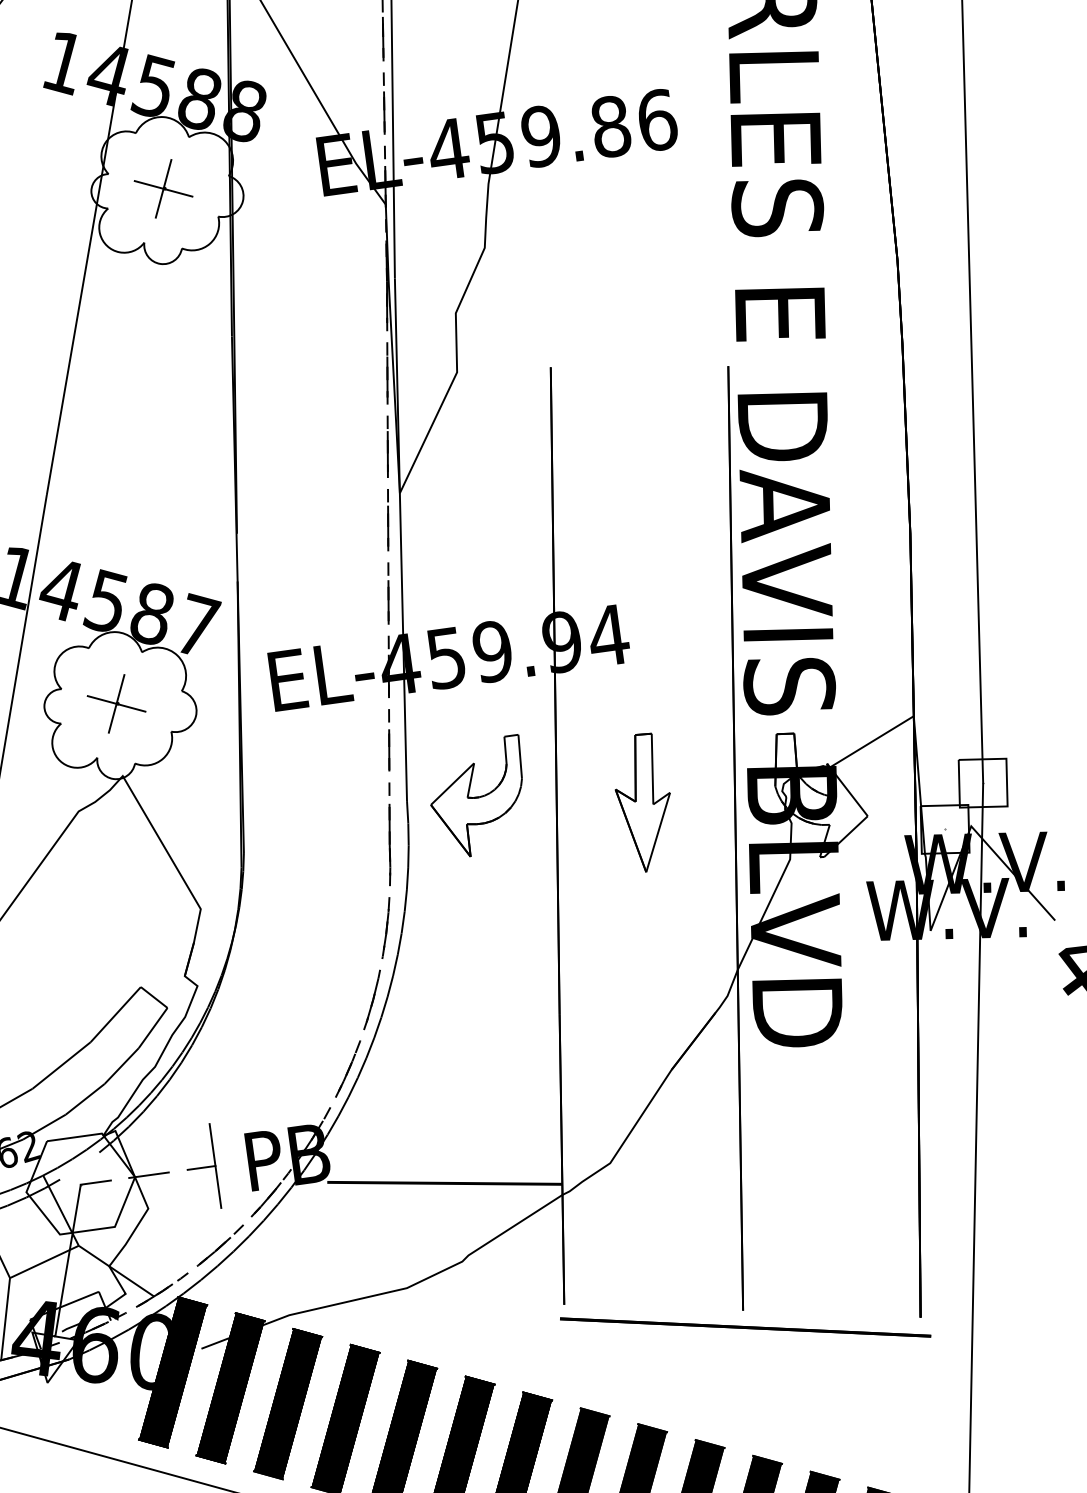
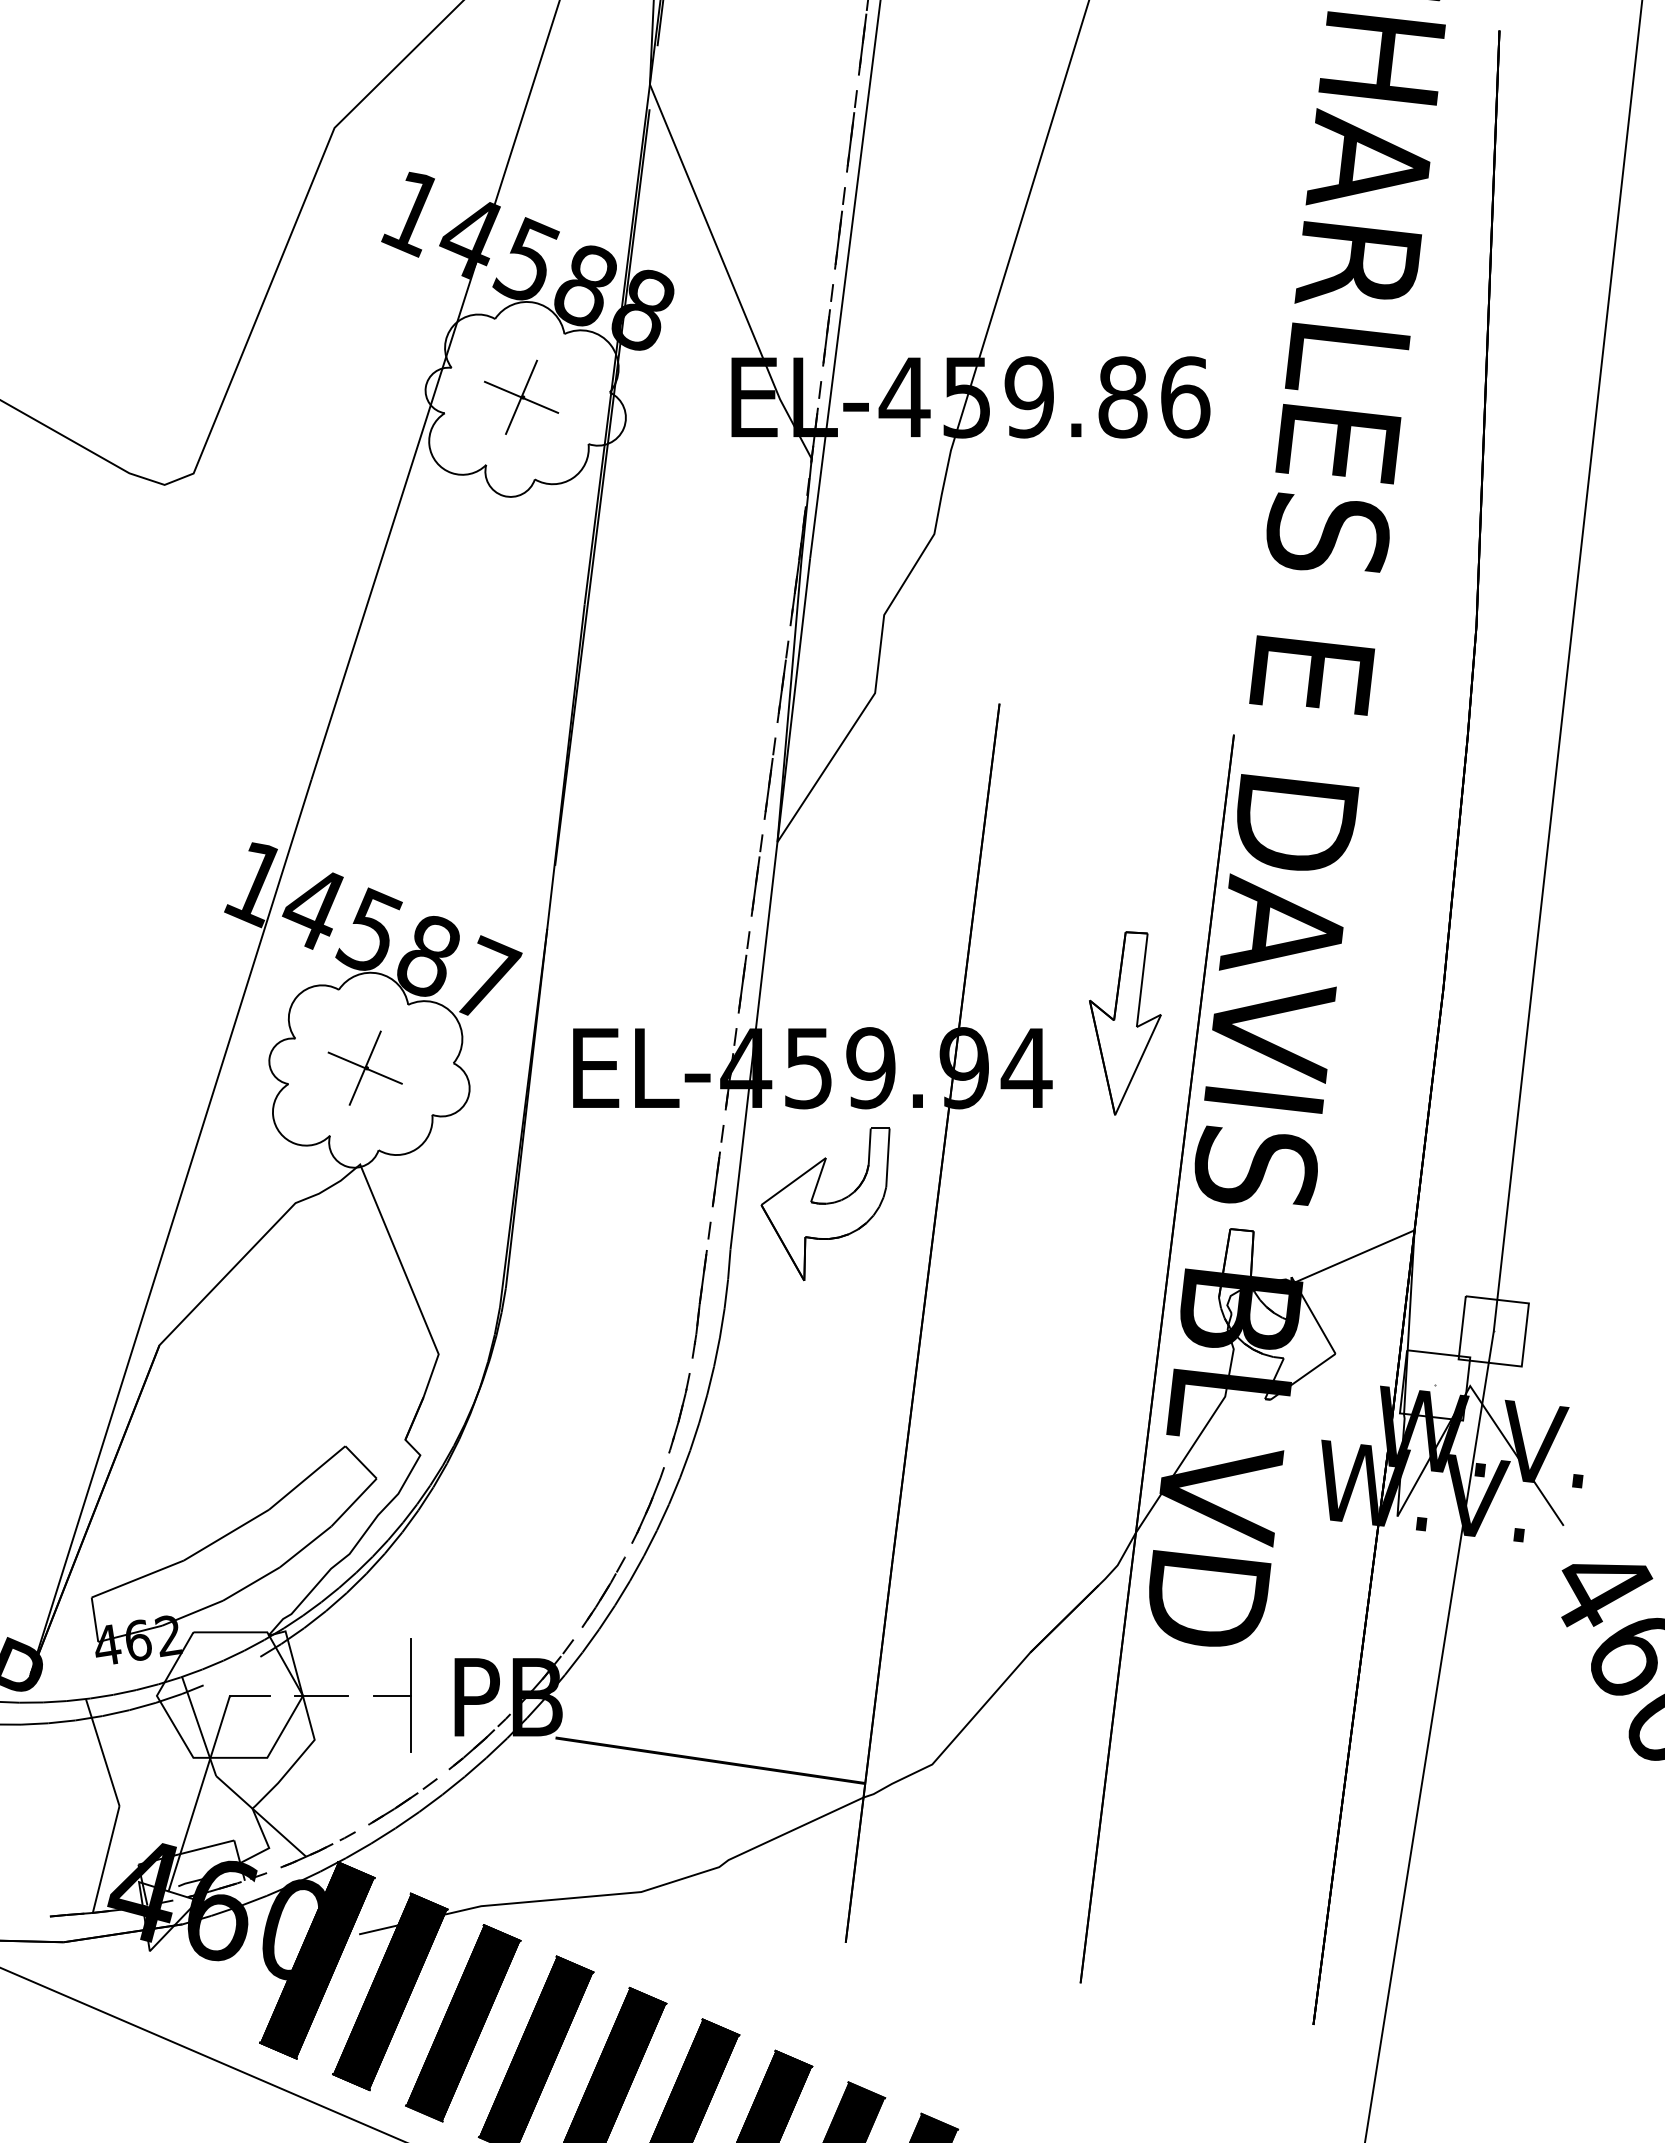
part: (478, 797) -> (825, 1204), moved
part: (644, 802) -> (1125, 1023), moved
line: (44, 1262) -> (167, 1791), removed
line: (745, 1327) -> (1080, 2005), removed

